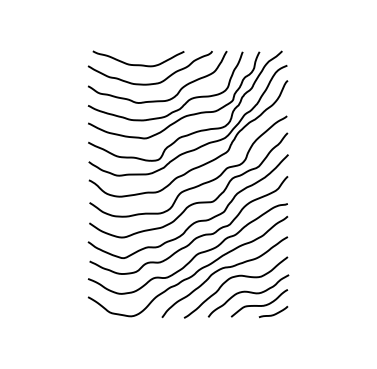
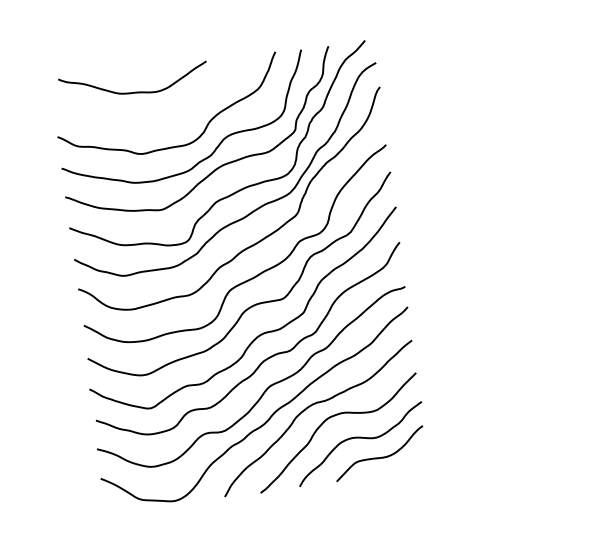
curve: (149, 83) -> (156, 120), removed
curve: (274, 313) -> (406, 467), removed

